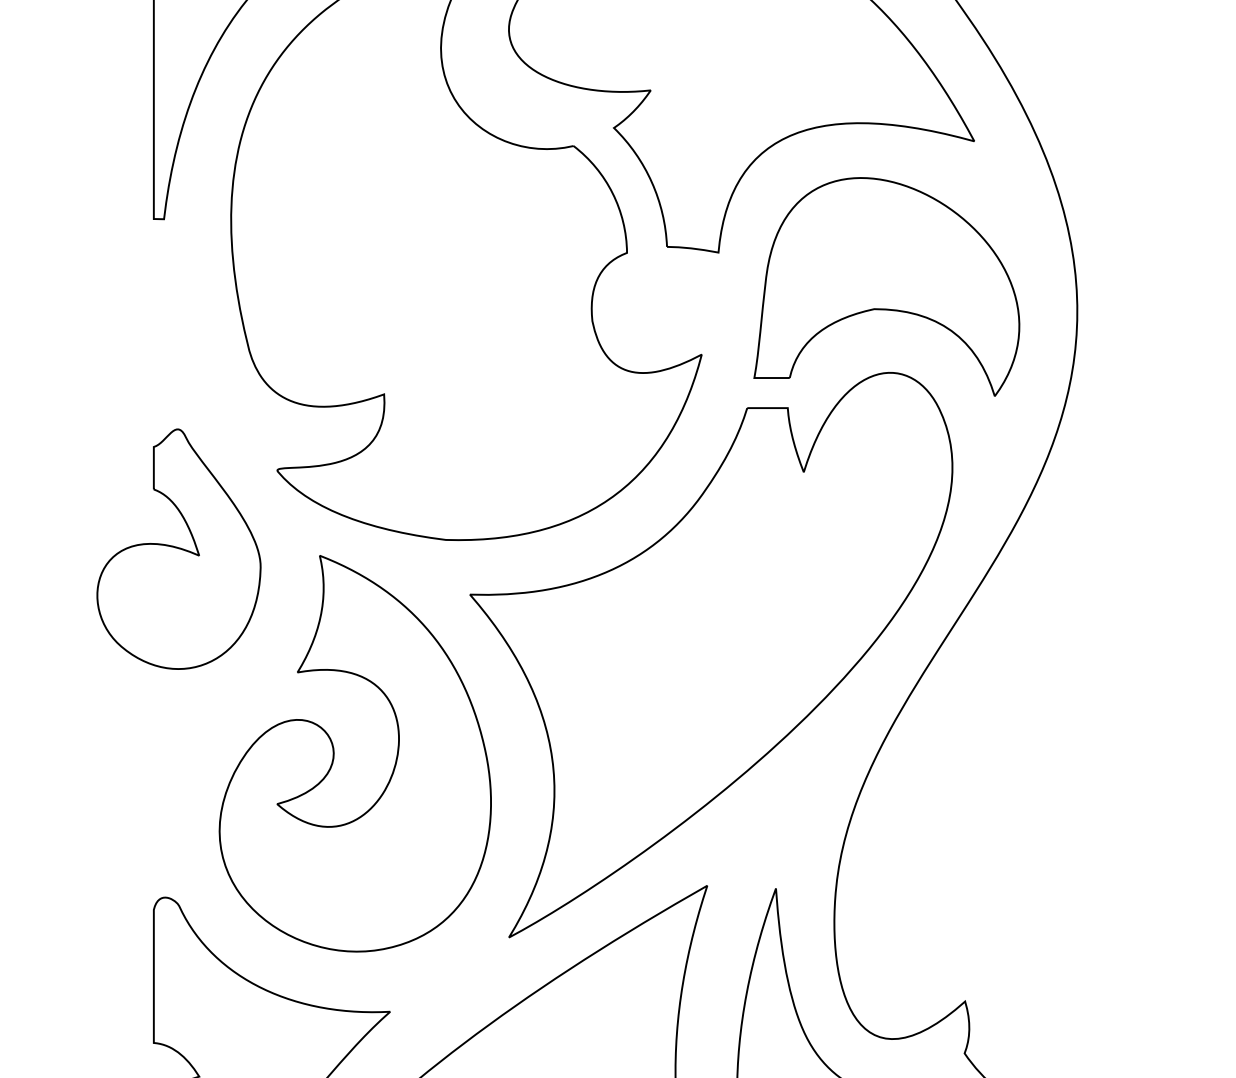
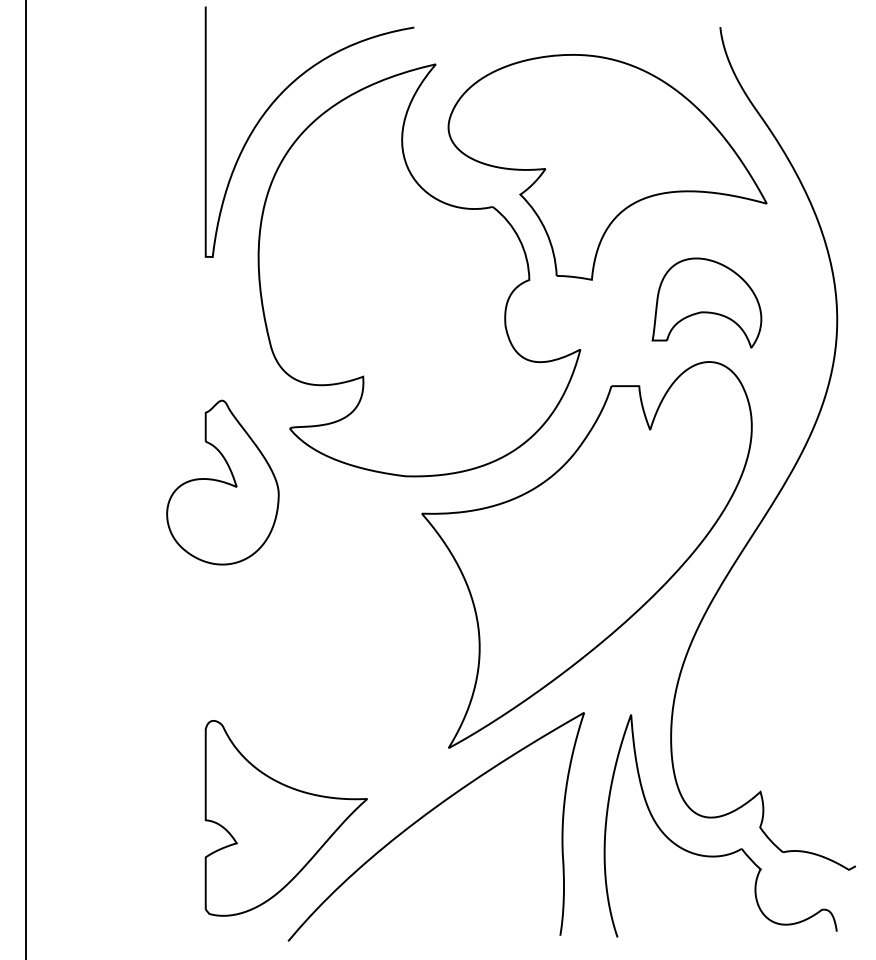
part: (886, 285) -> (706, 302), size x0.6
part: (334, 753) -> (329, 622), removed

